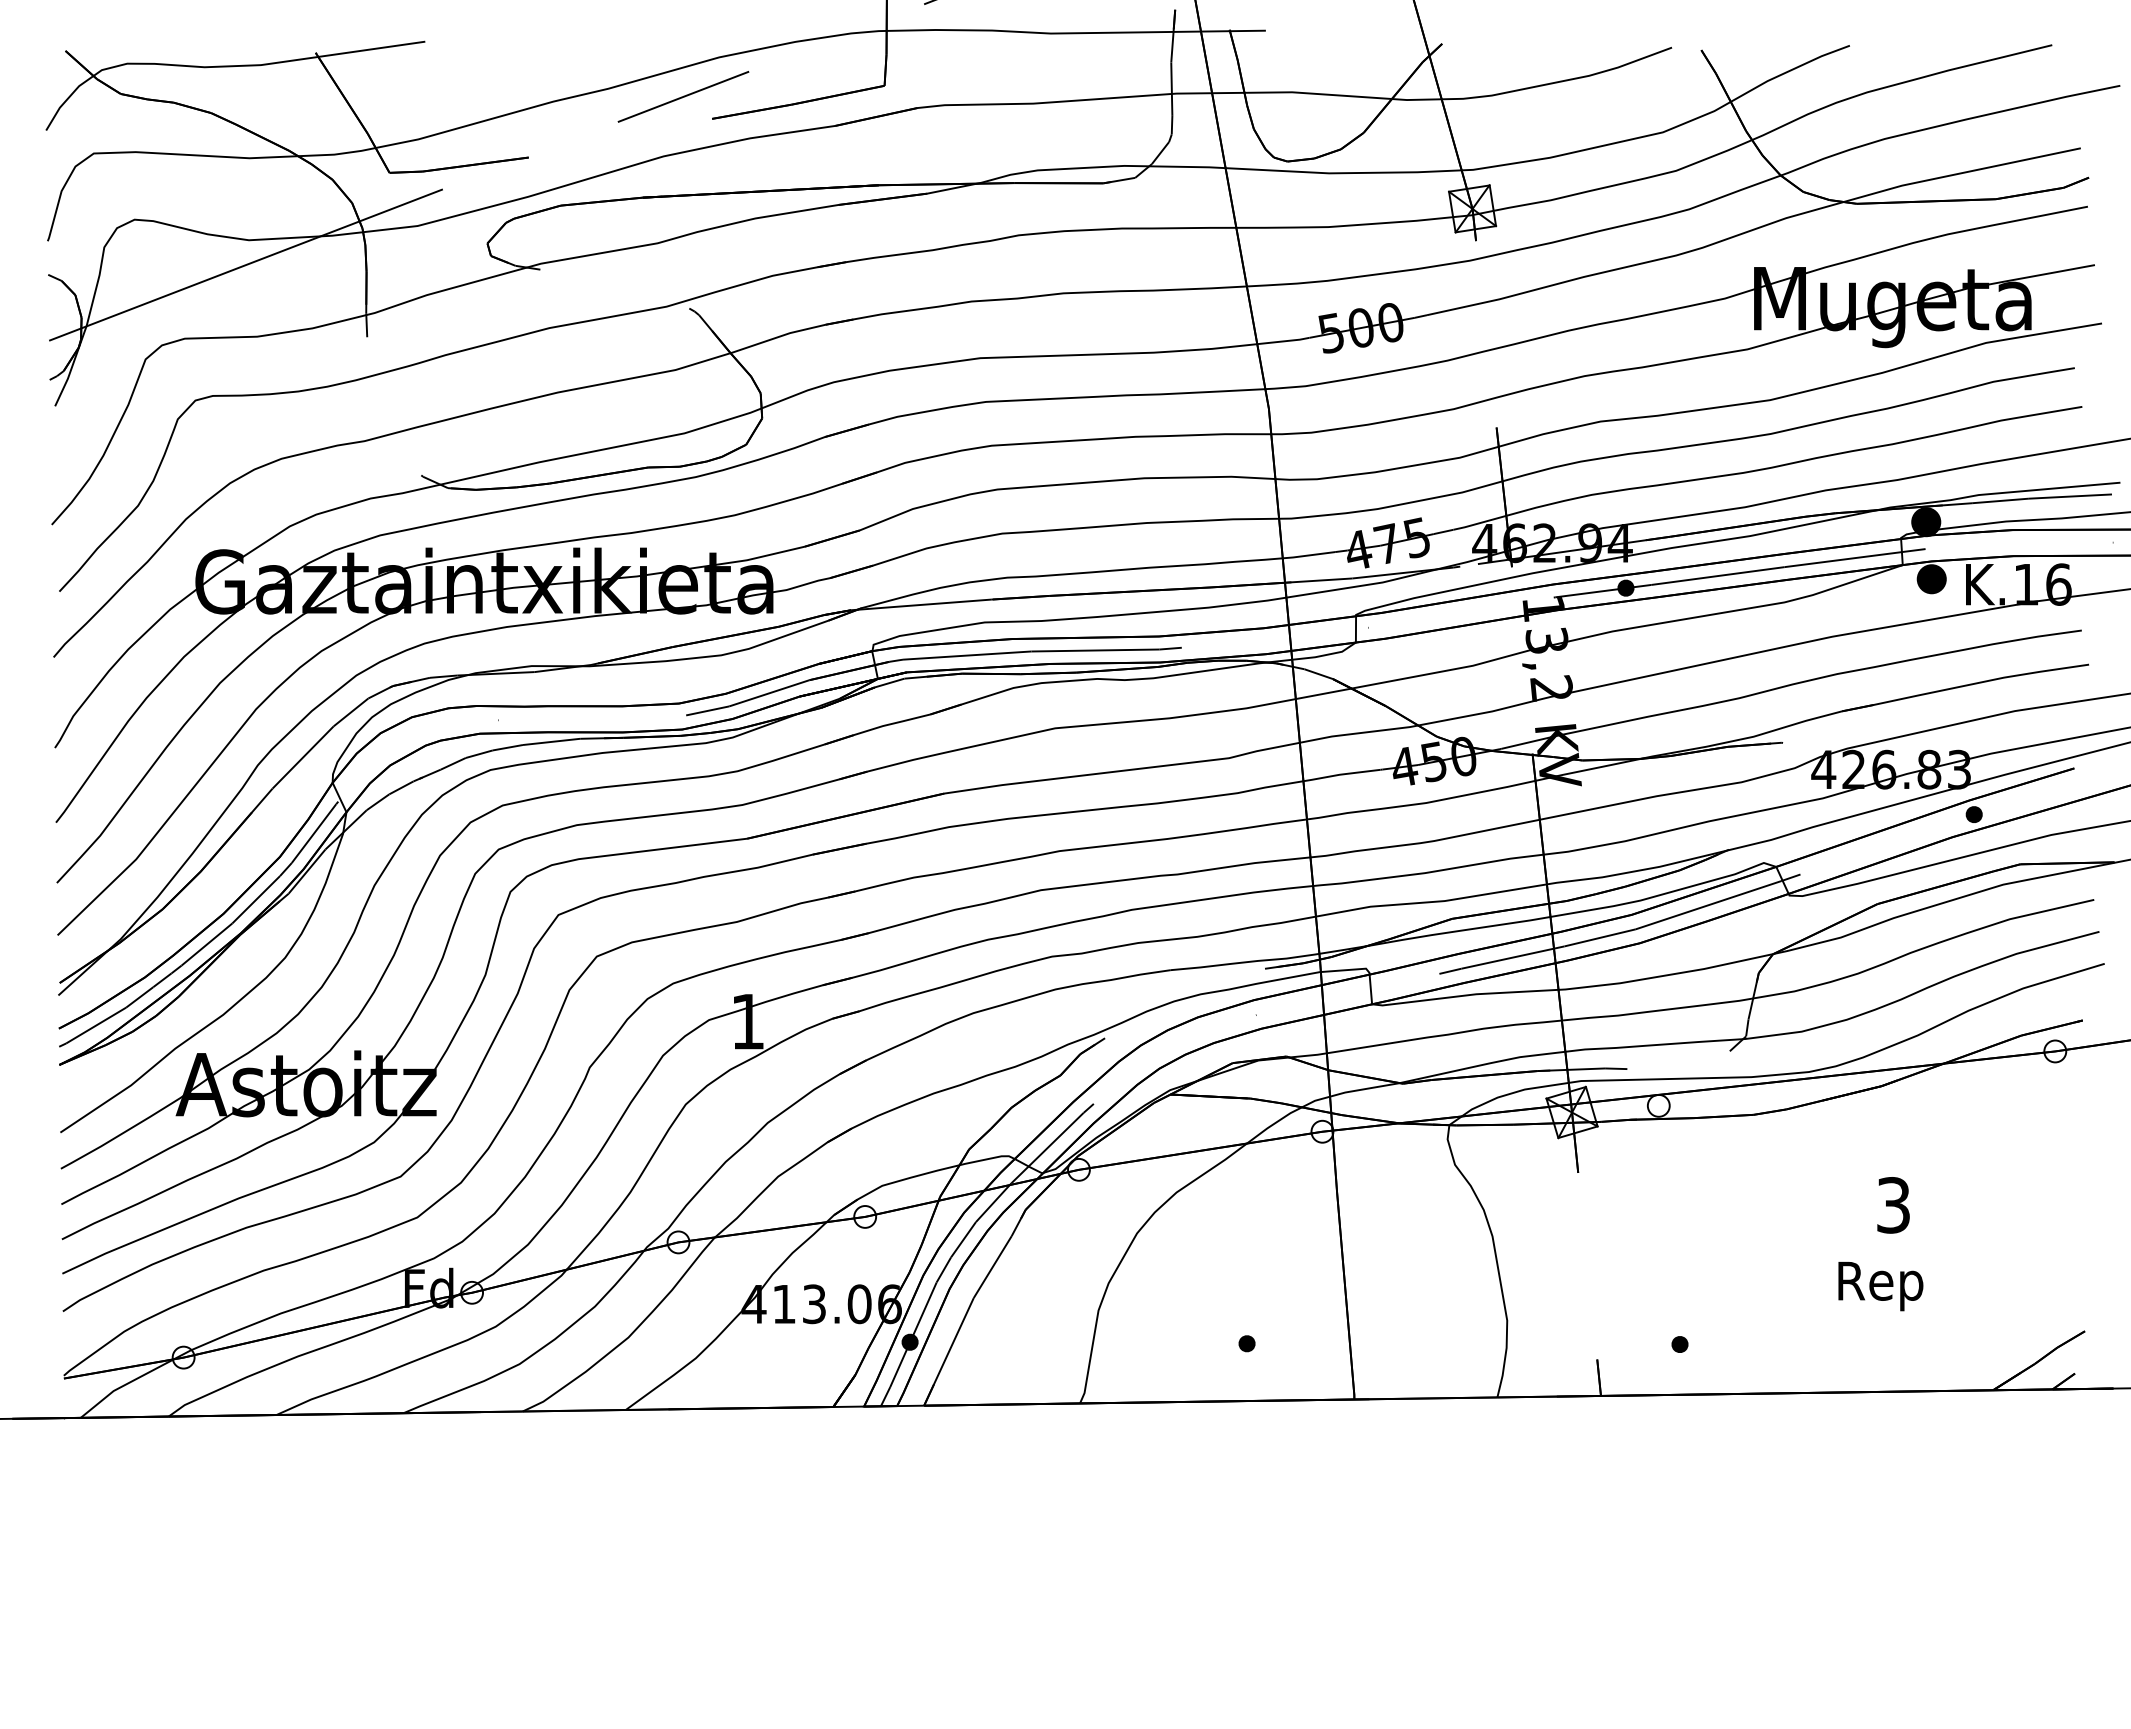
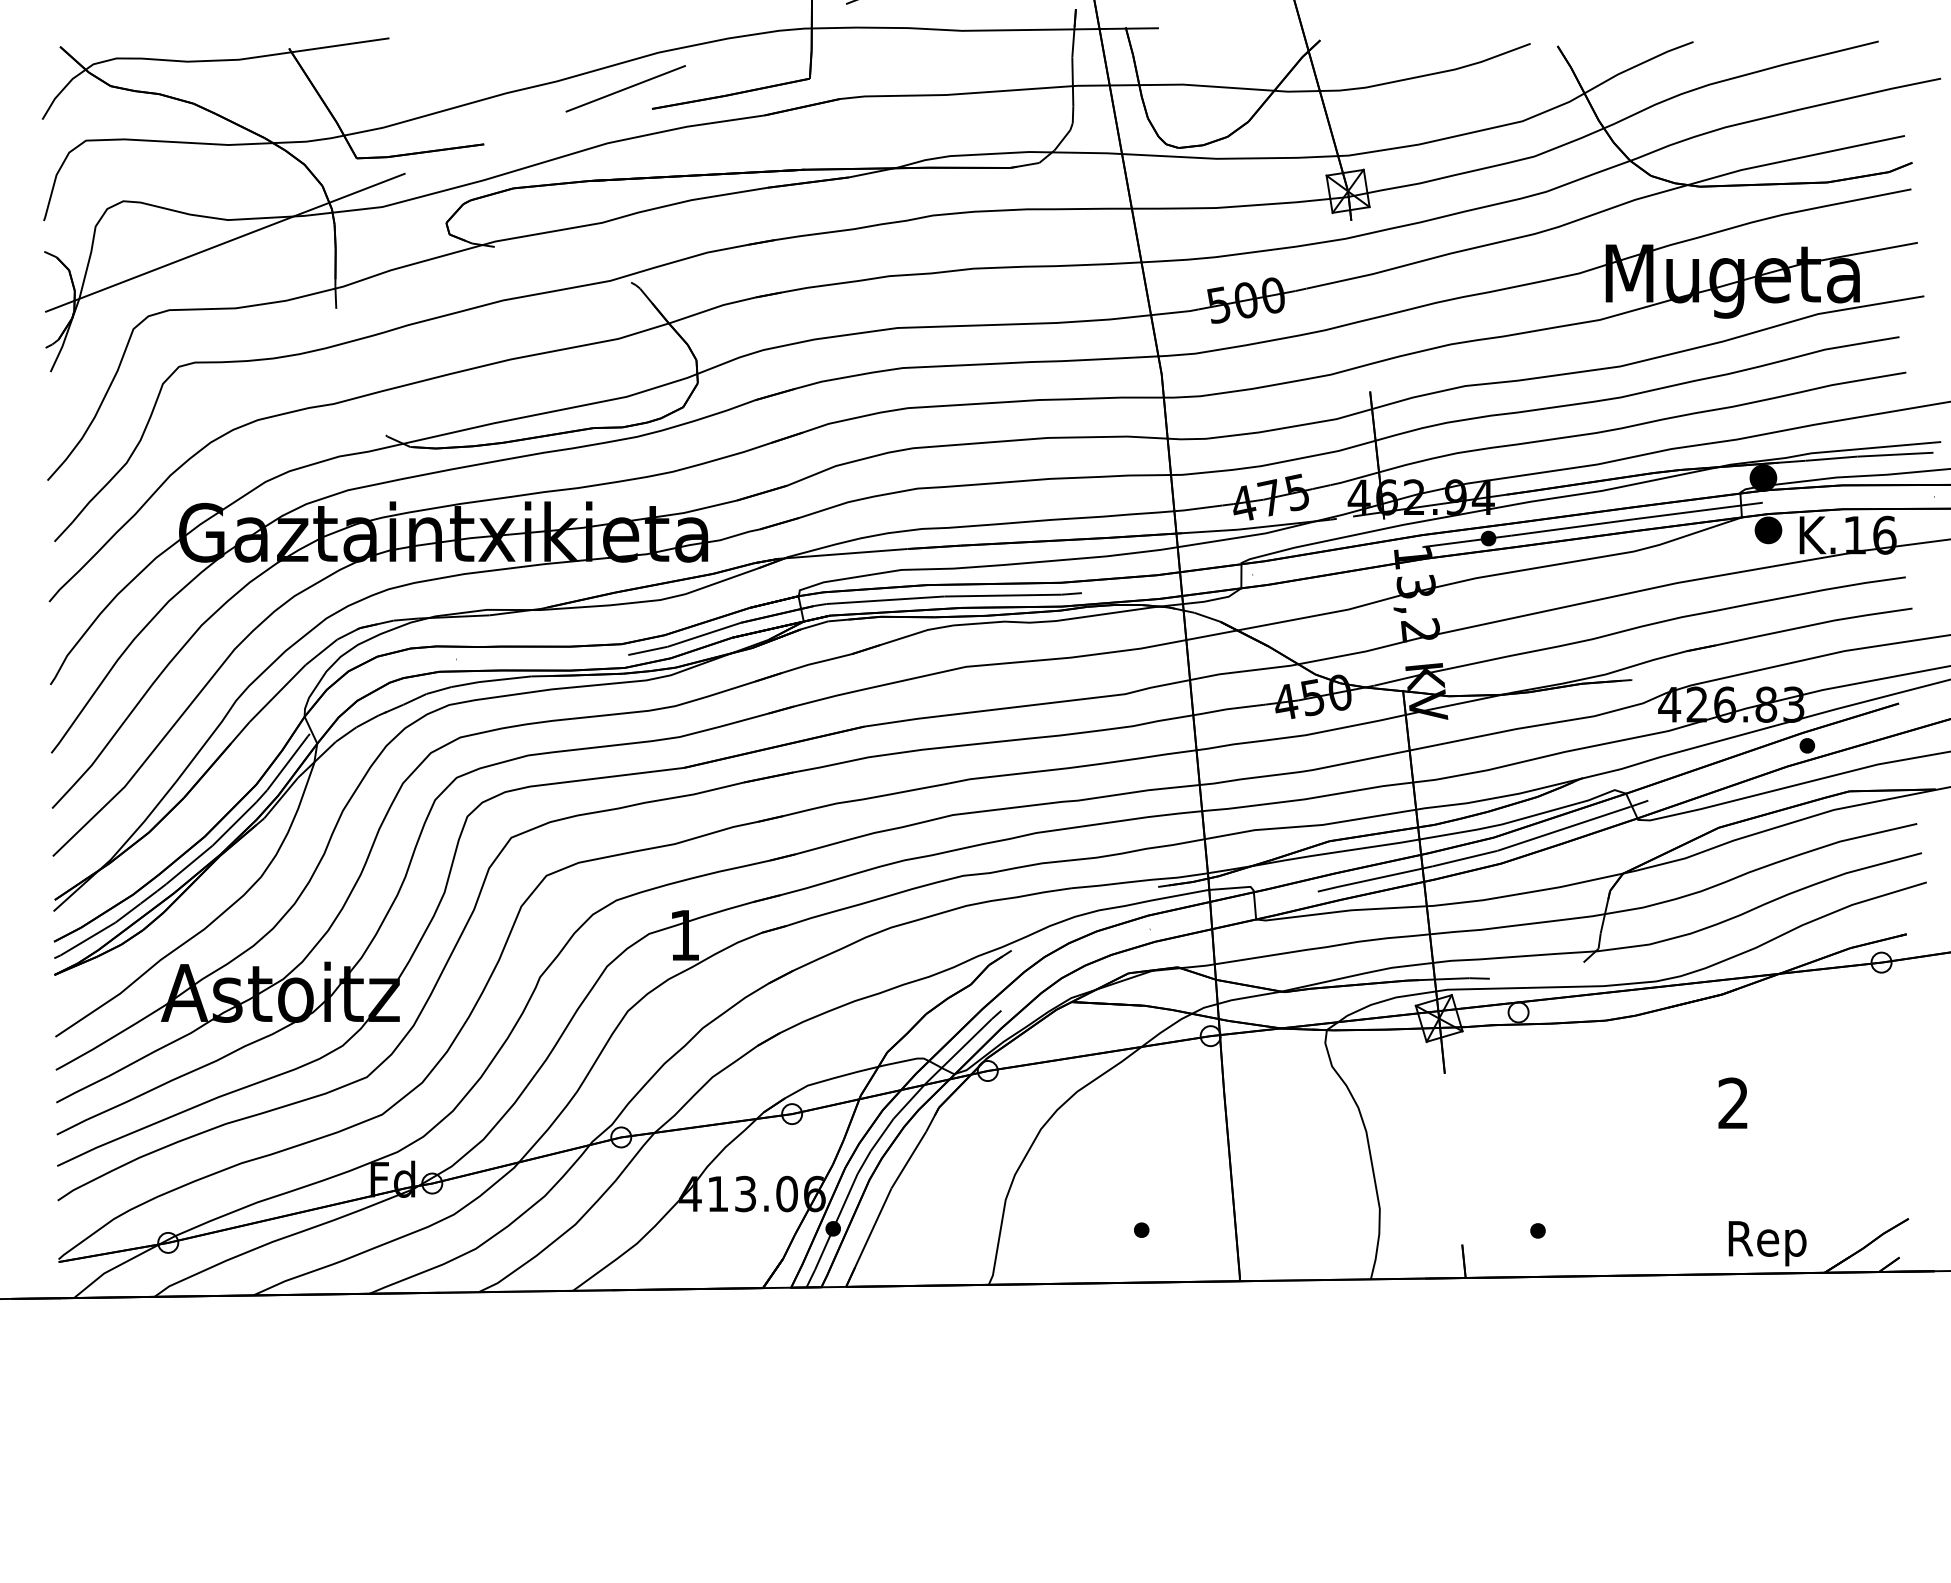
text: (1893, 1205) -> (1733, 1103), 3 -> 2
text: (1880, 1286) -> (1767, 1243), moved

